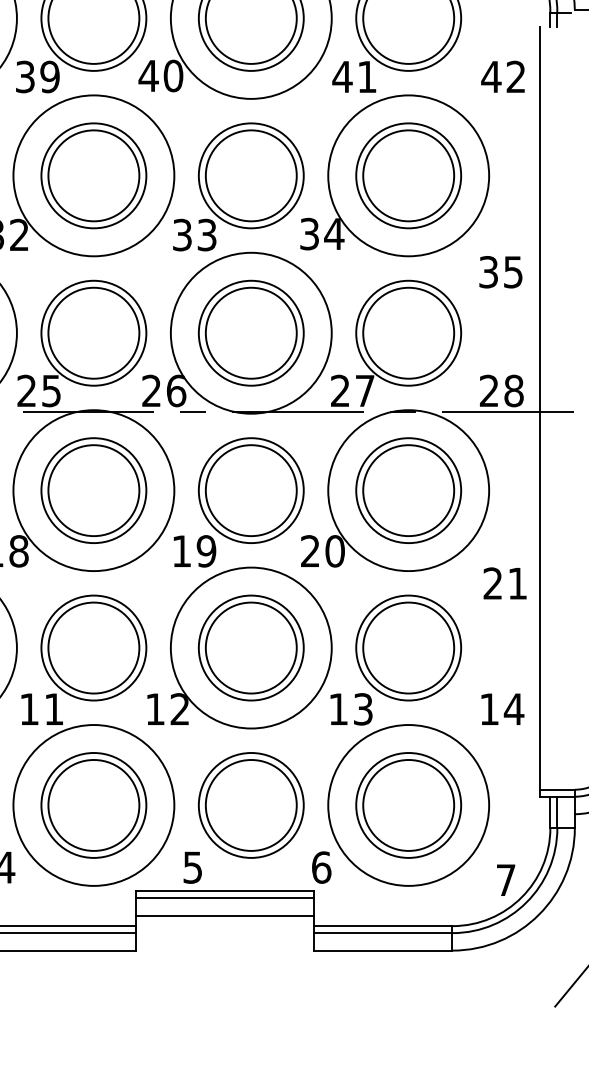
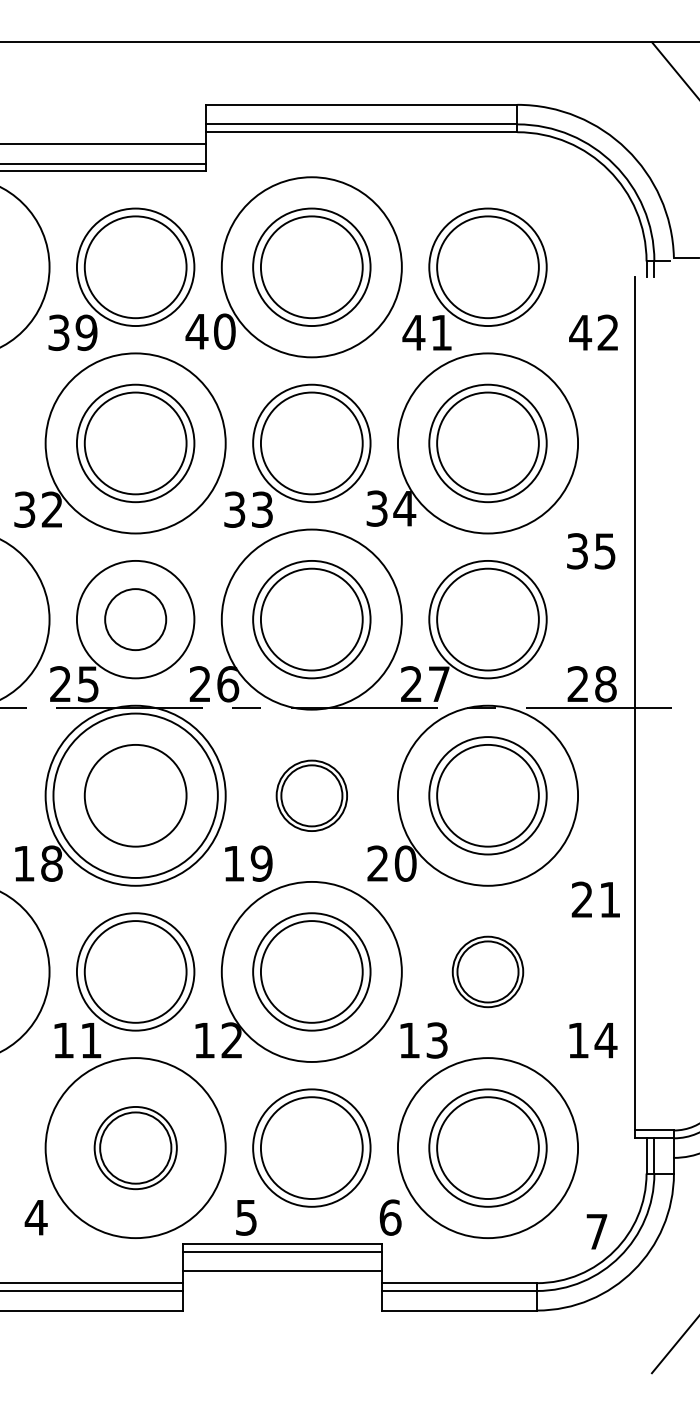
circle: (93, 333) -> (135, 619), size x0.6
circle: (93, 490) -> (135, 795), size x1.4
part: (250, 490) -> (311, 795), size x0.6
part: (408, 647) -> (487, 971), size x0.6
part: (93, 804) -> (135, 1147), size x0.7

